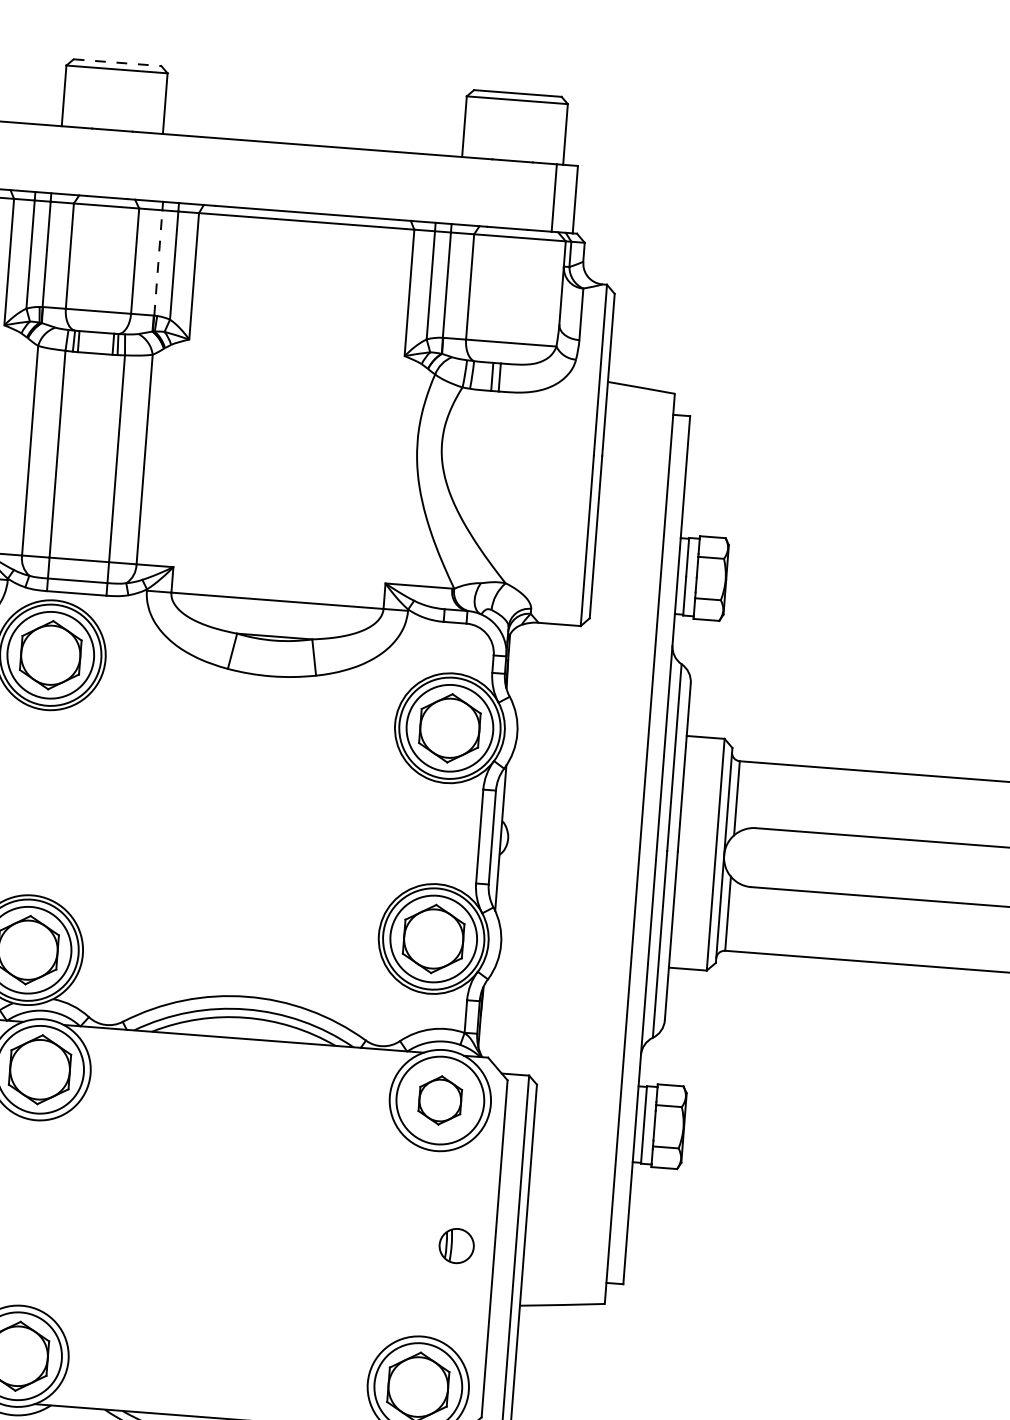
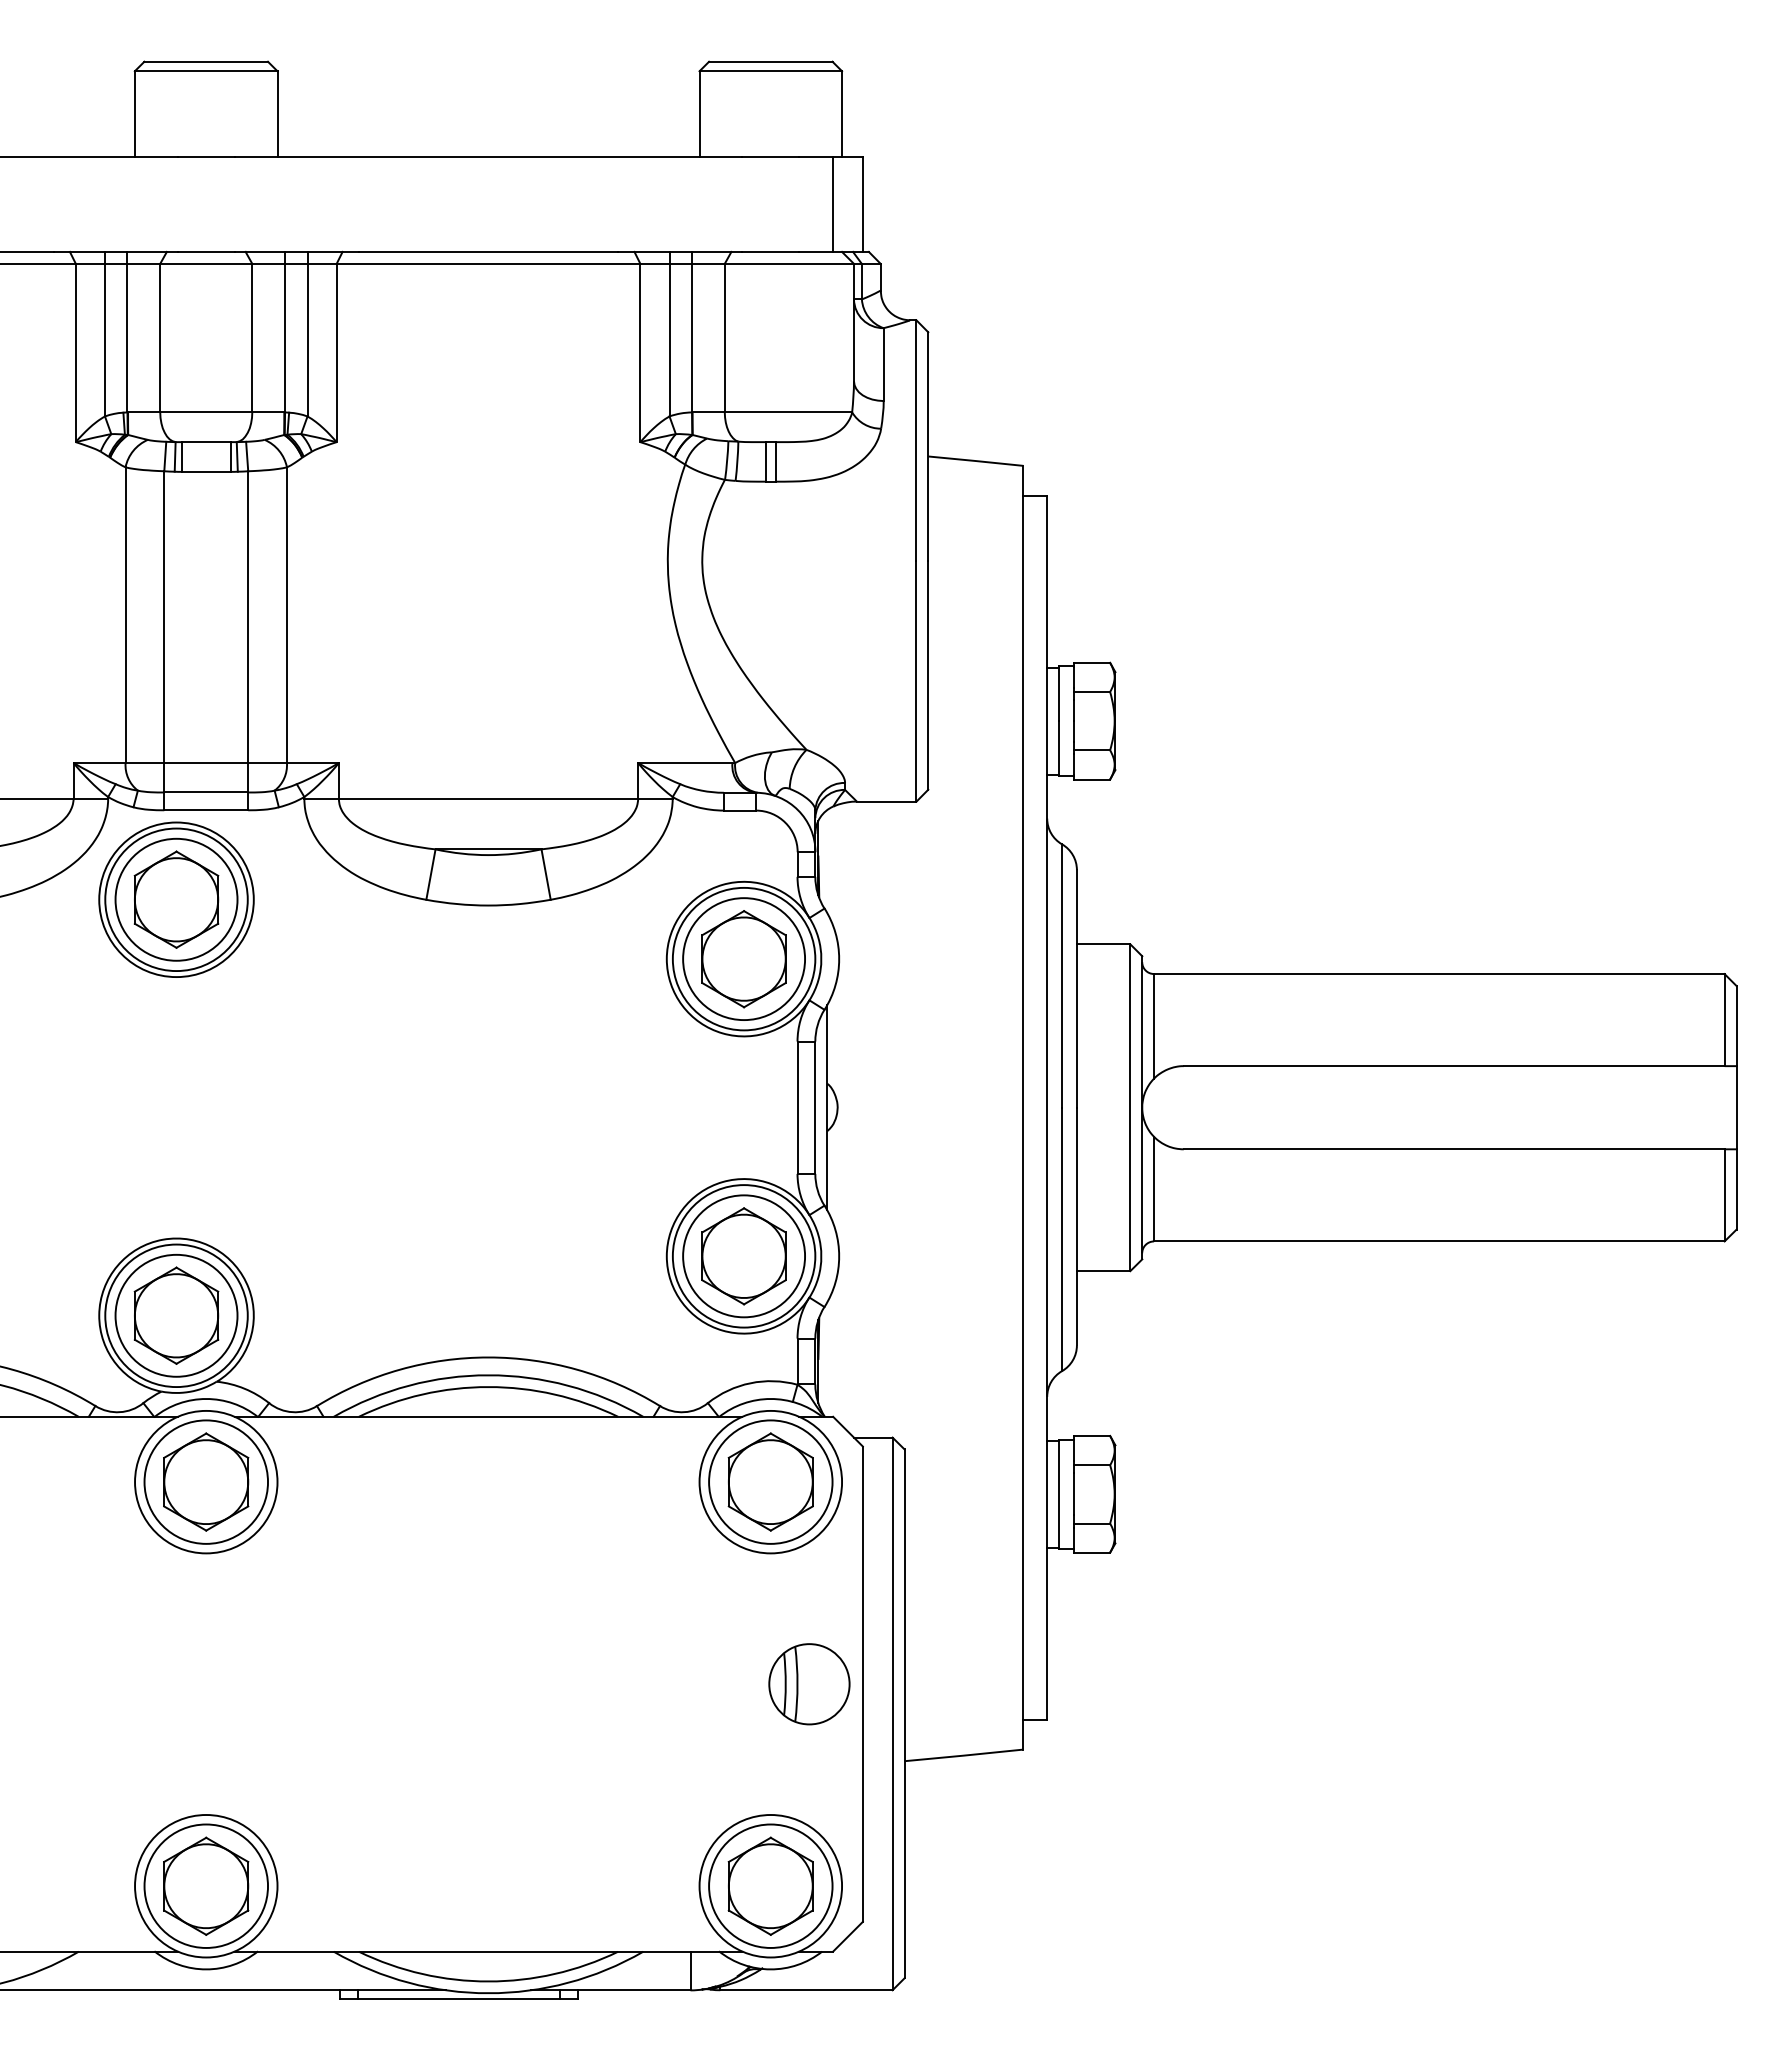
line: (117, 62) -> (206, 61), dashed -> solid
line: (158, 262) -> (285, 337), dashed -> solid
part: (440, 1100) -> (770, 1481), size x1.43
part: (456, 1246) -> (809, 1684), size x1.67

